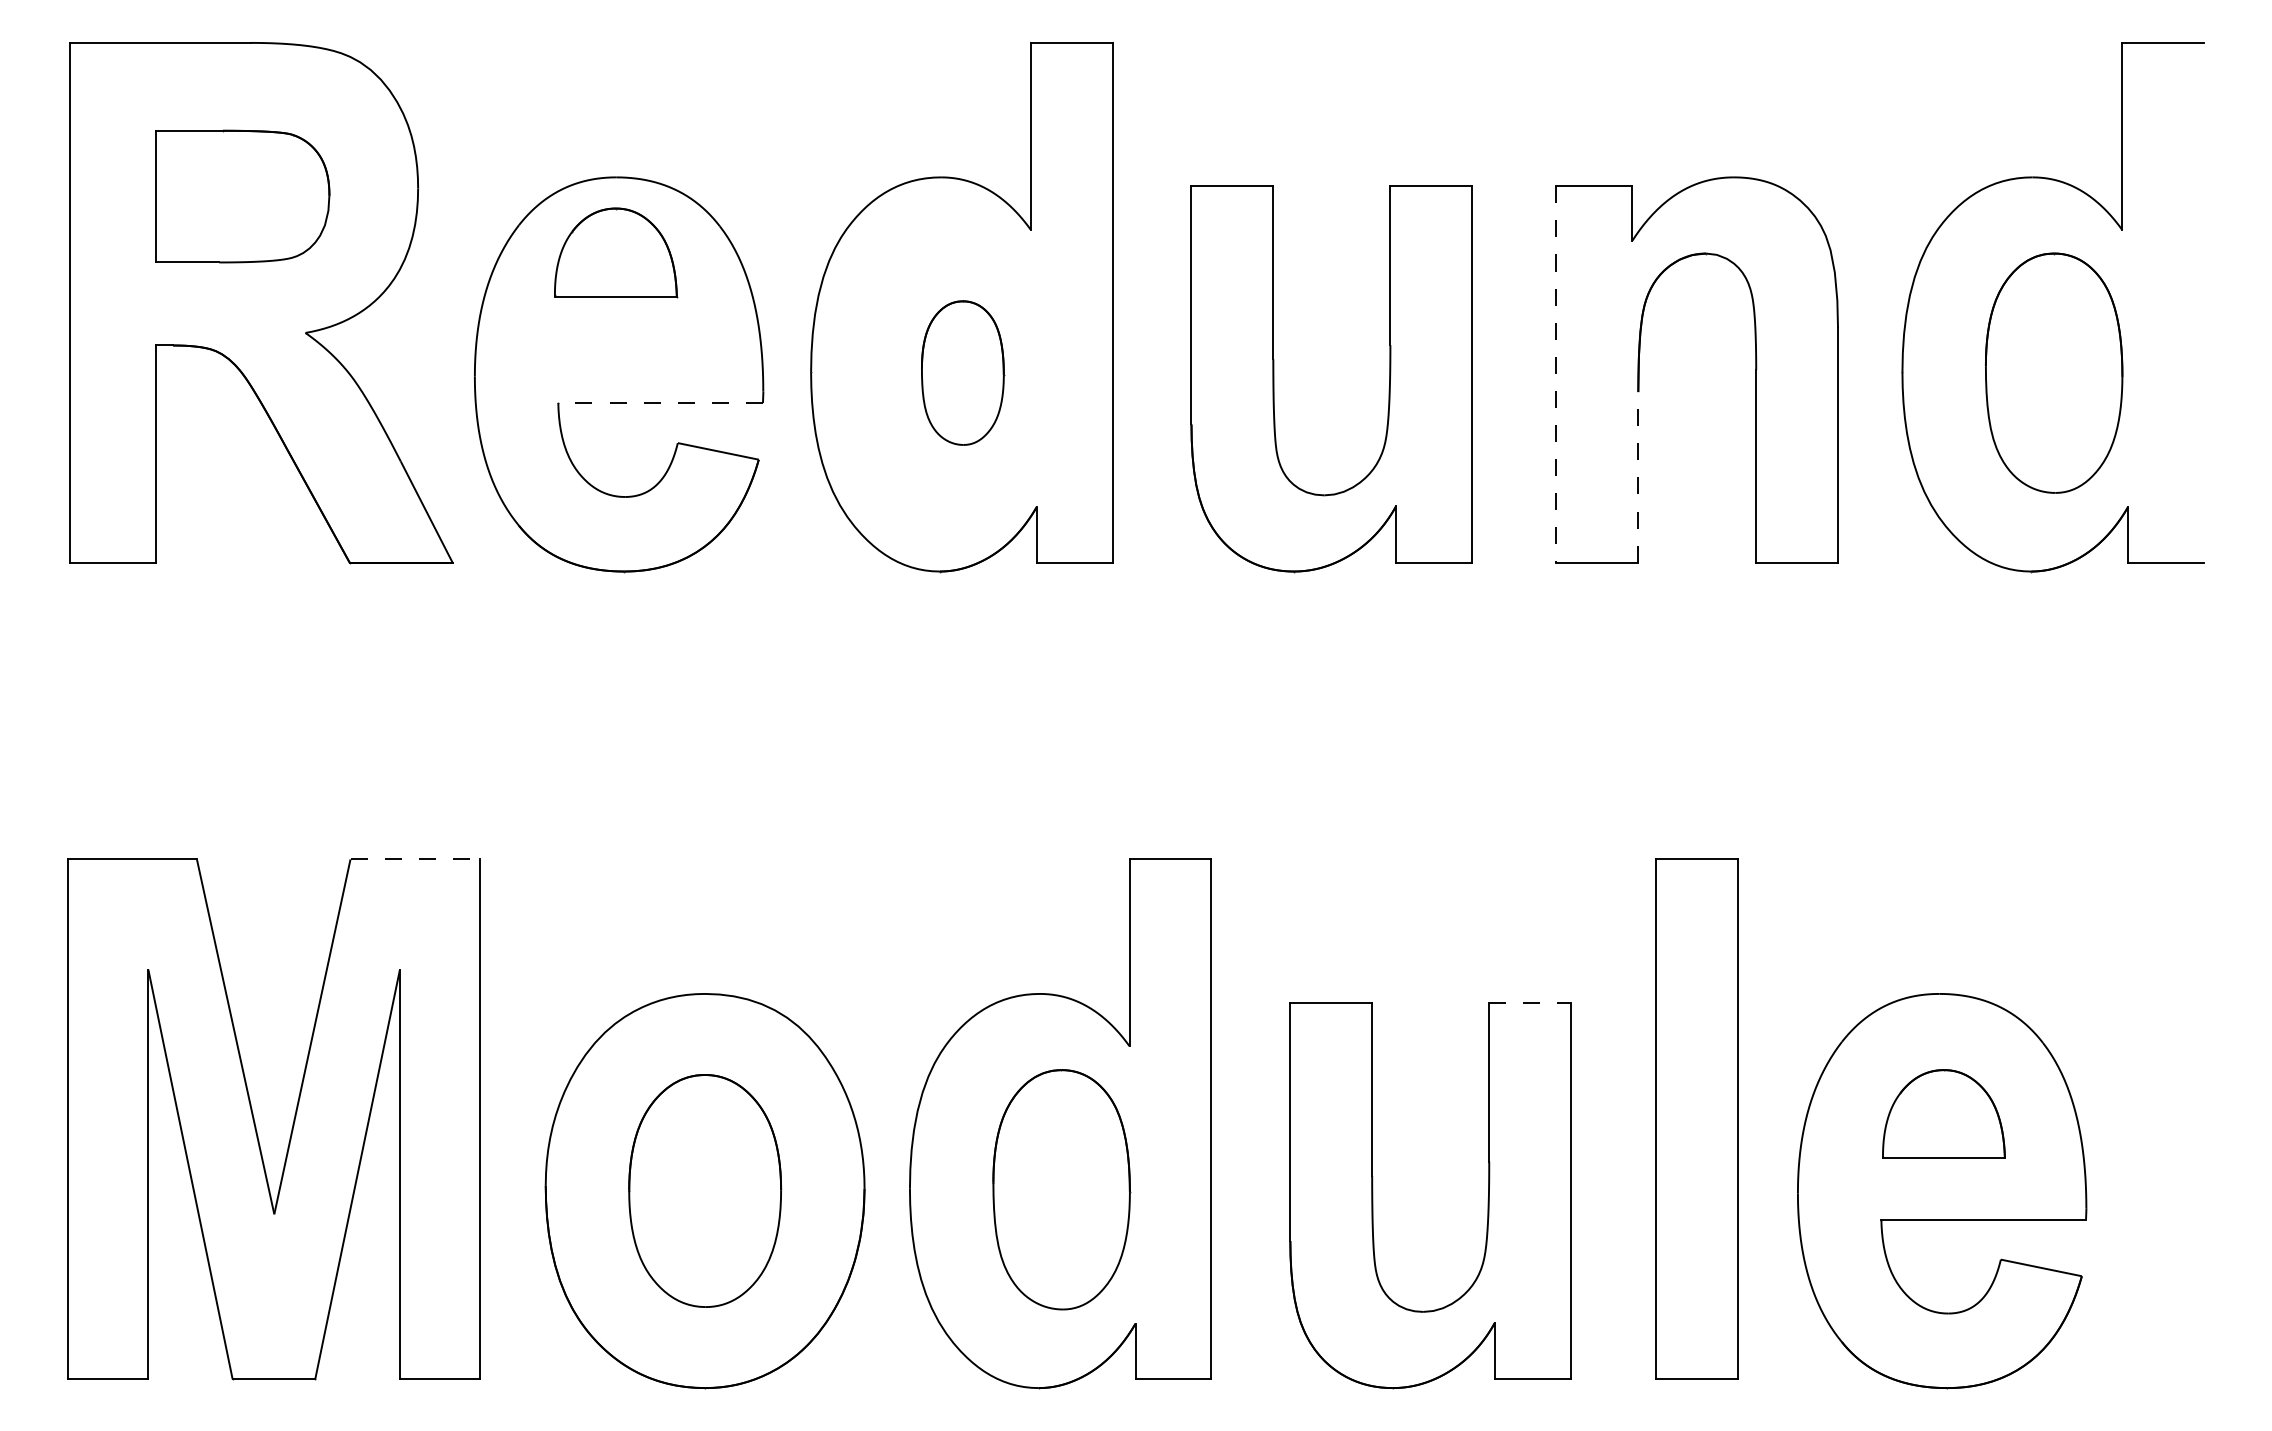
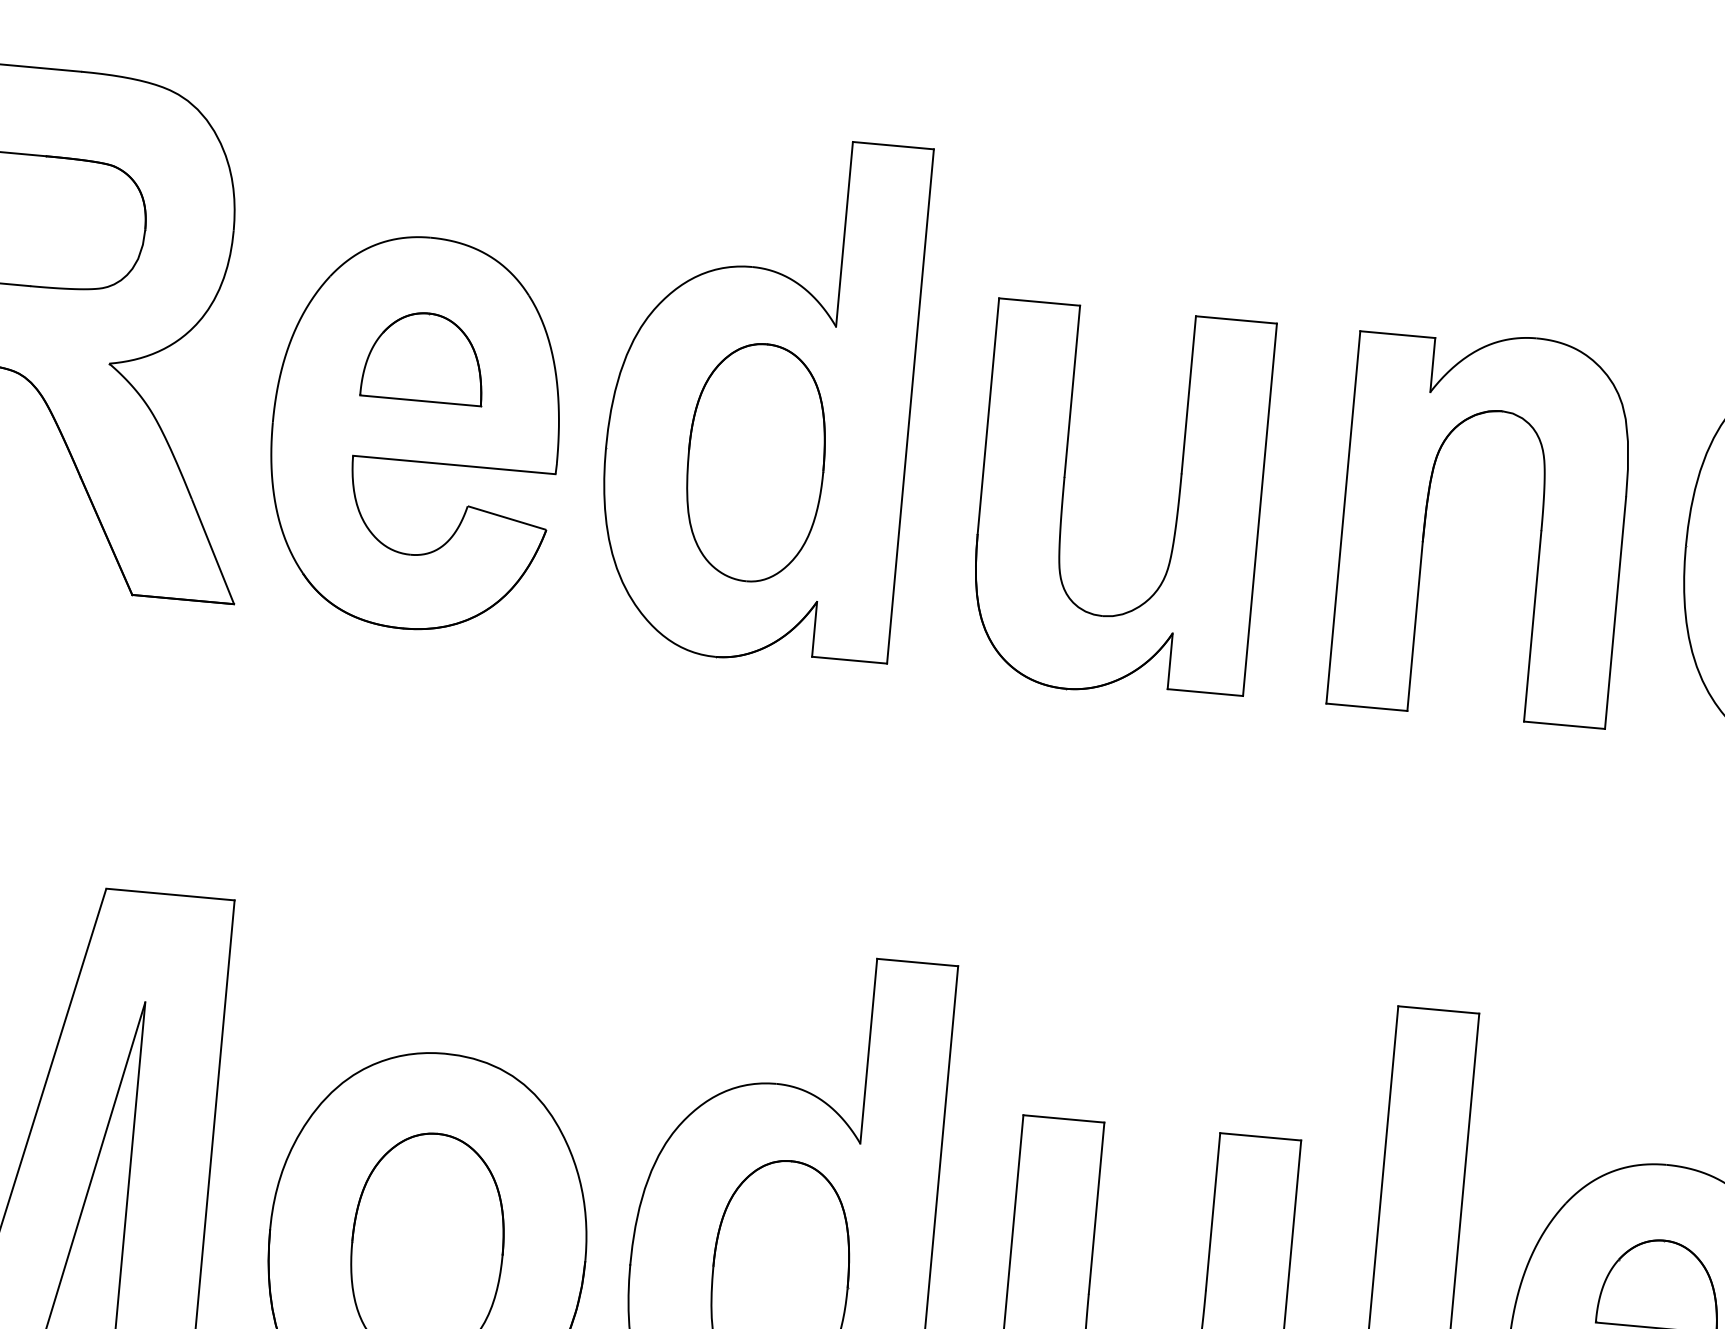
part: (616, 252) -> (425, 357), moved
part: (962, 372) -> (755, 461), size x1.67
line: (1556, 374) -> (1343, 517), dashed -> solid
line: (660, 403) -> (454, 465), dashed -> solid
line: (1638, 476) -> (1415, 625), dashed -> solid
line: (415, 859) -> (170, 894), dashed -> solid
line: (1530, 1002) -> (1261, 1136), dashed -> solid

